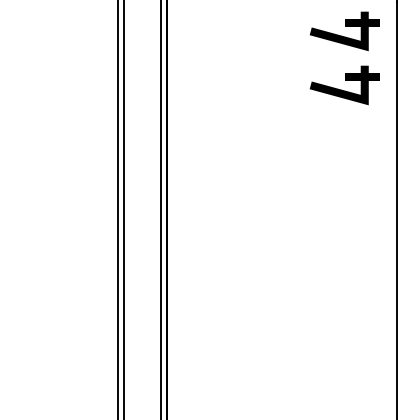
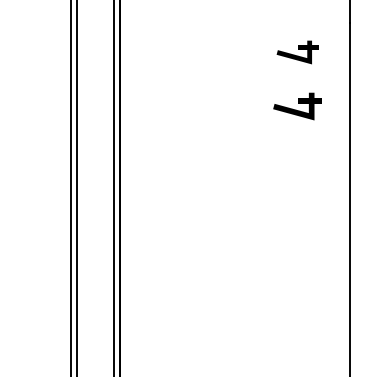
part: (344, 31) -> (297, 52), size x0.6
part: (344, 85) -> (297, 106), size x0.7

